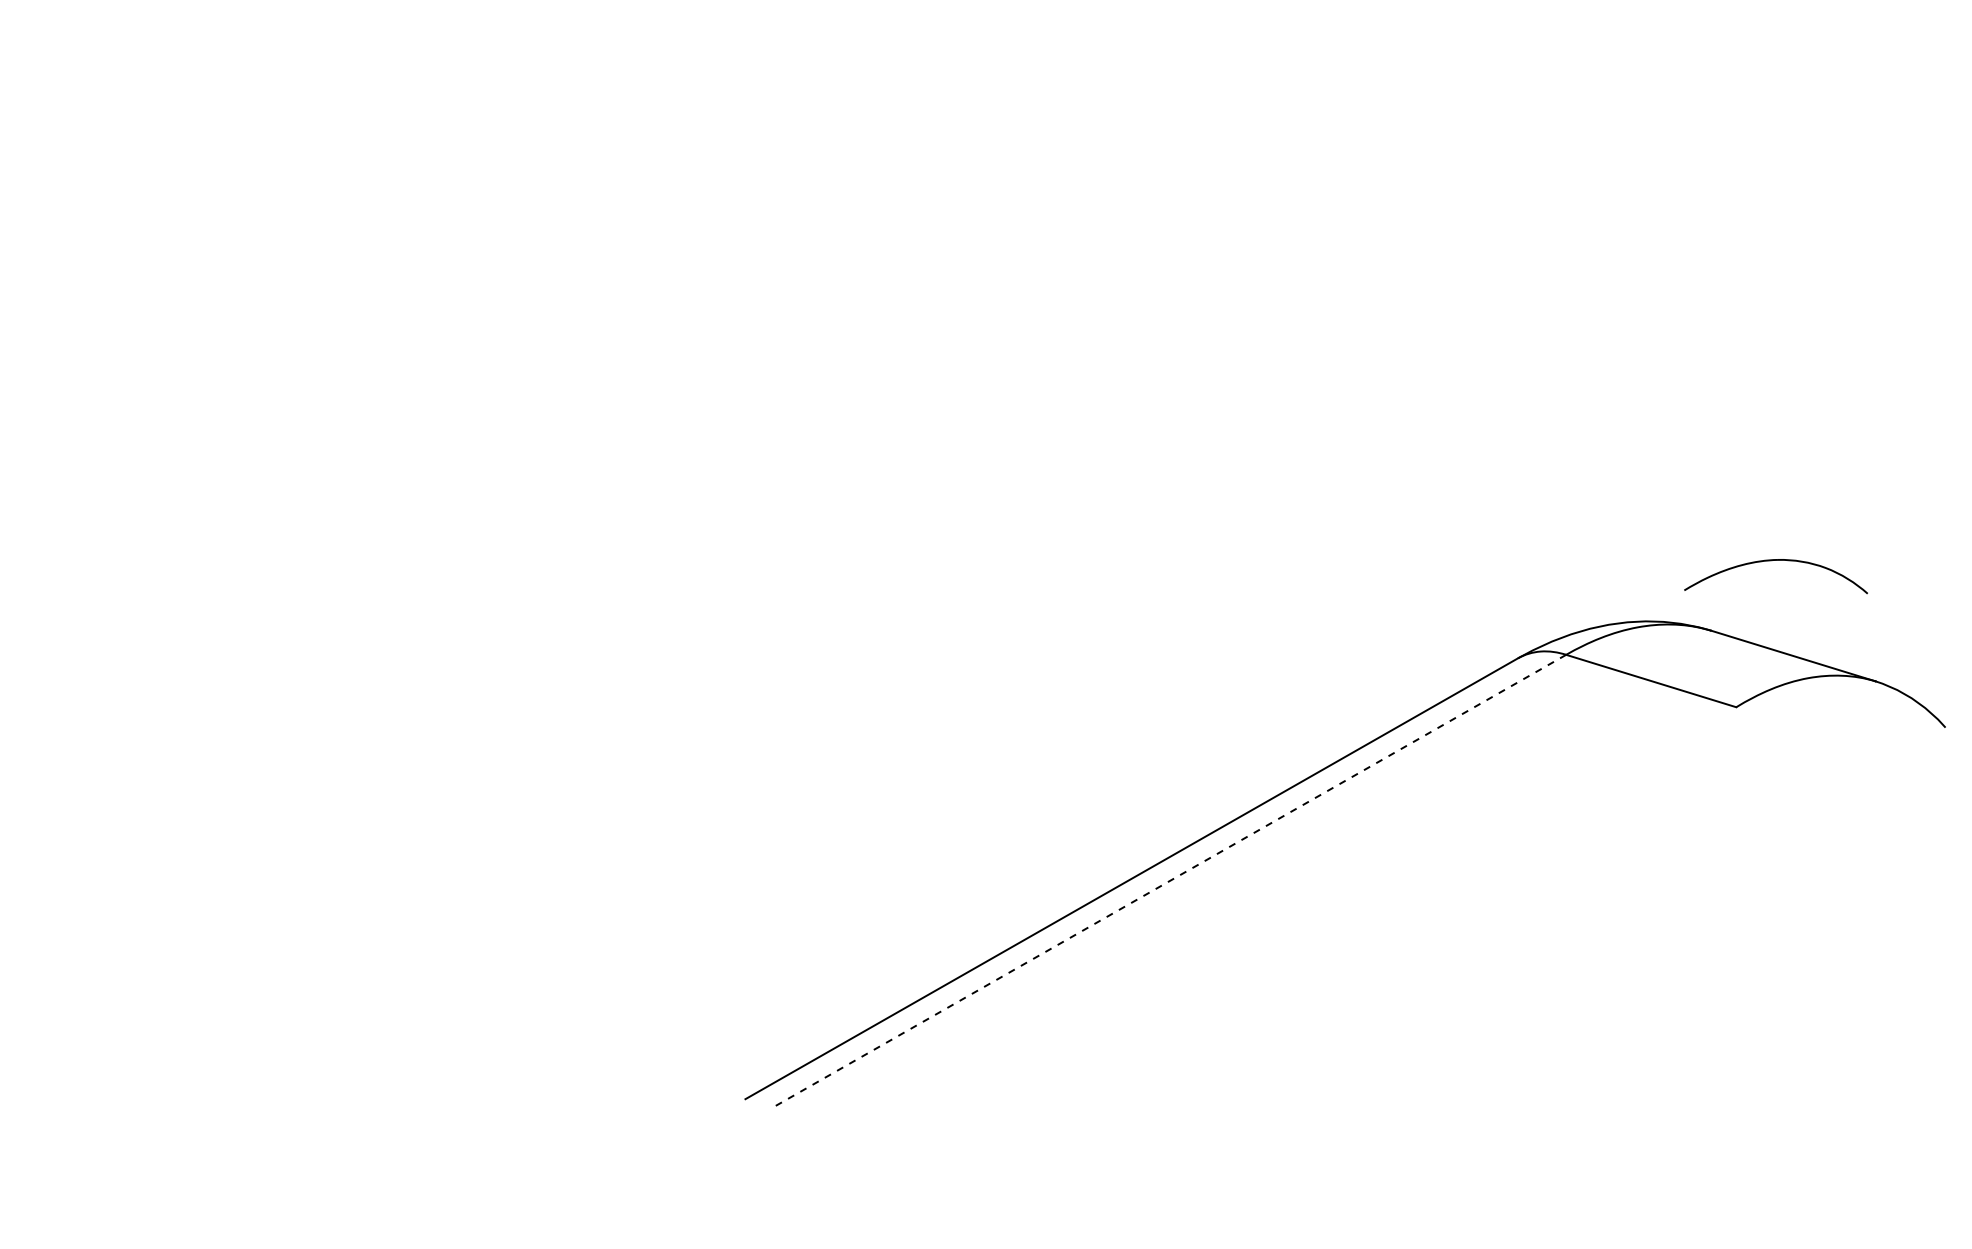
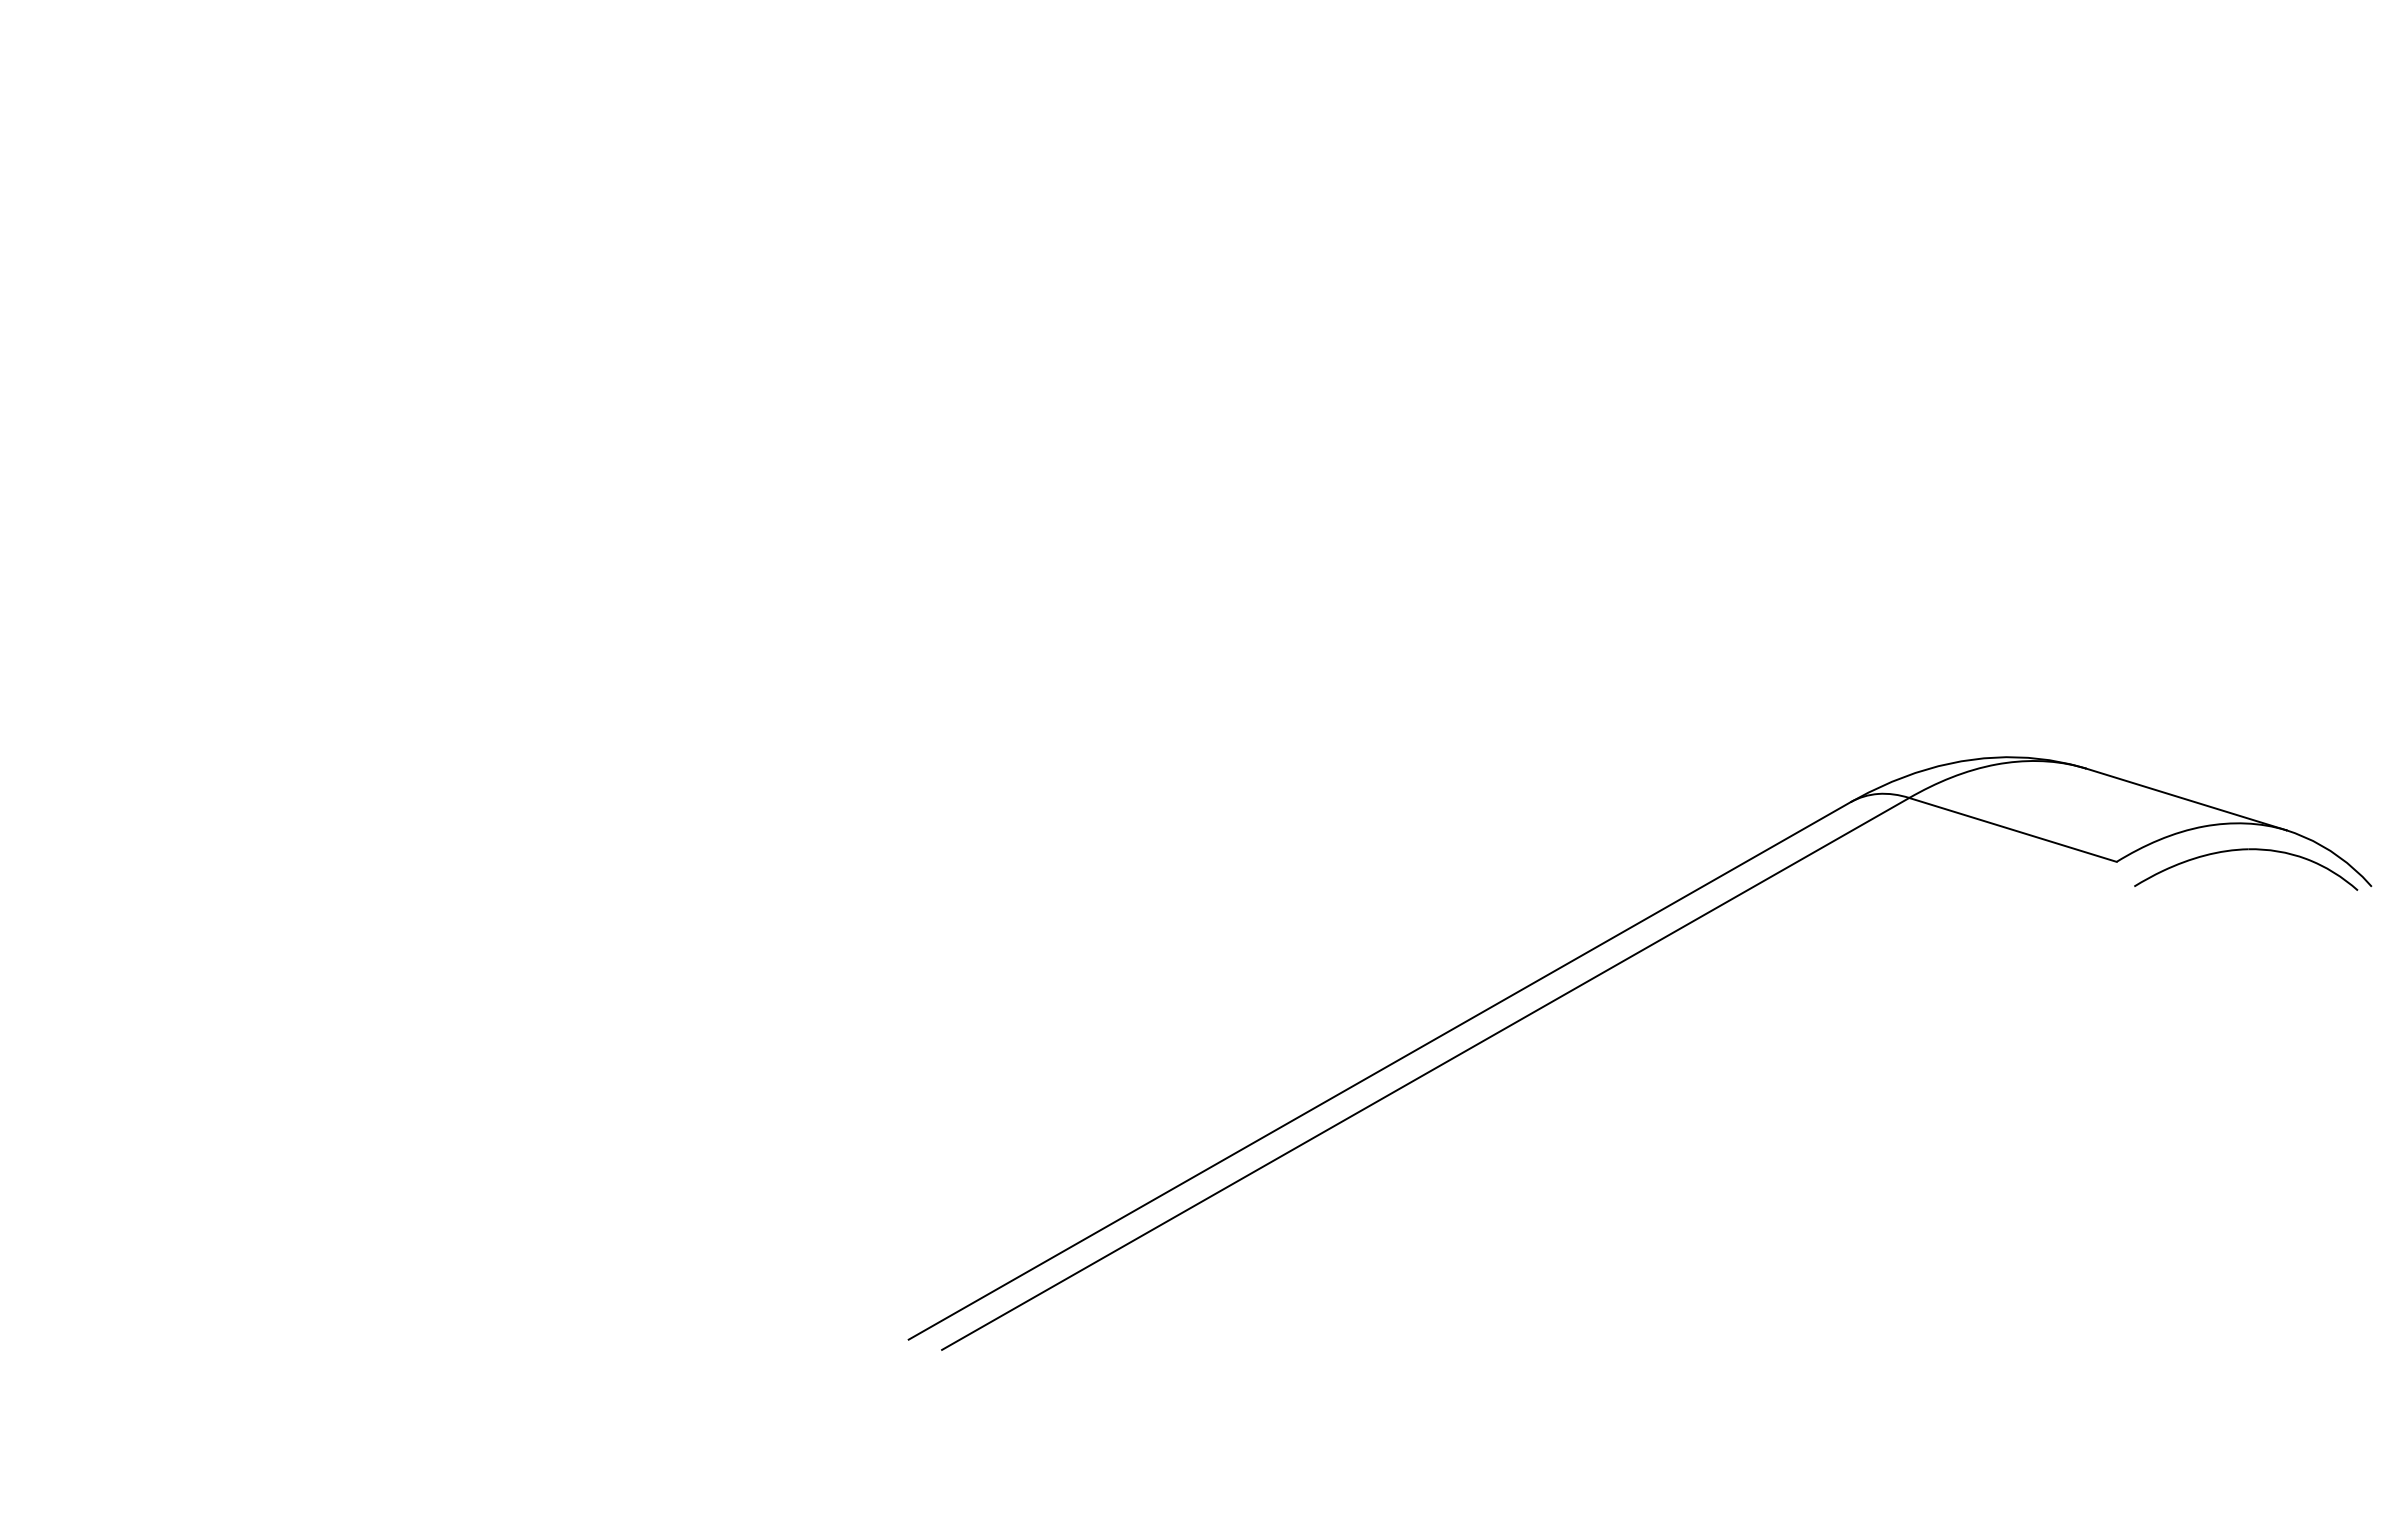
part: (1776, 560) -> (2246, 850), moved
line: (1169, 880) -> (1425, 1073), dashed -> solid

